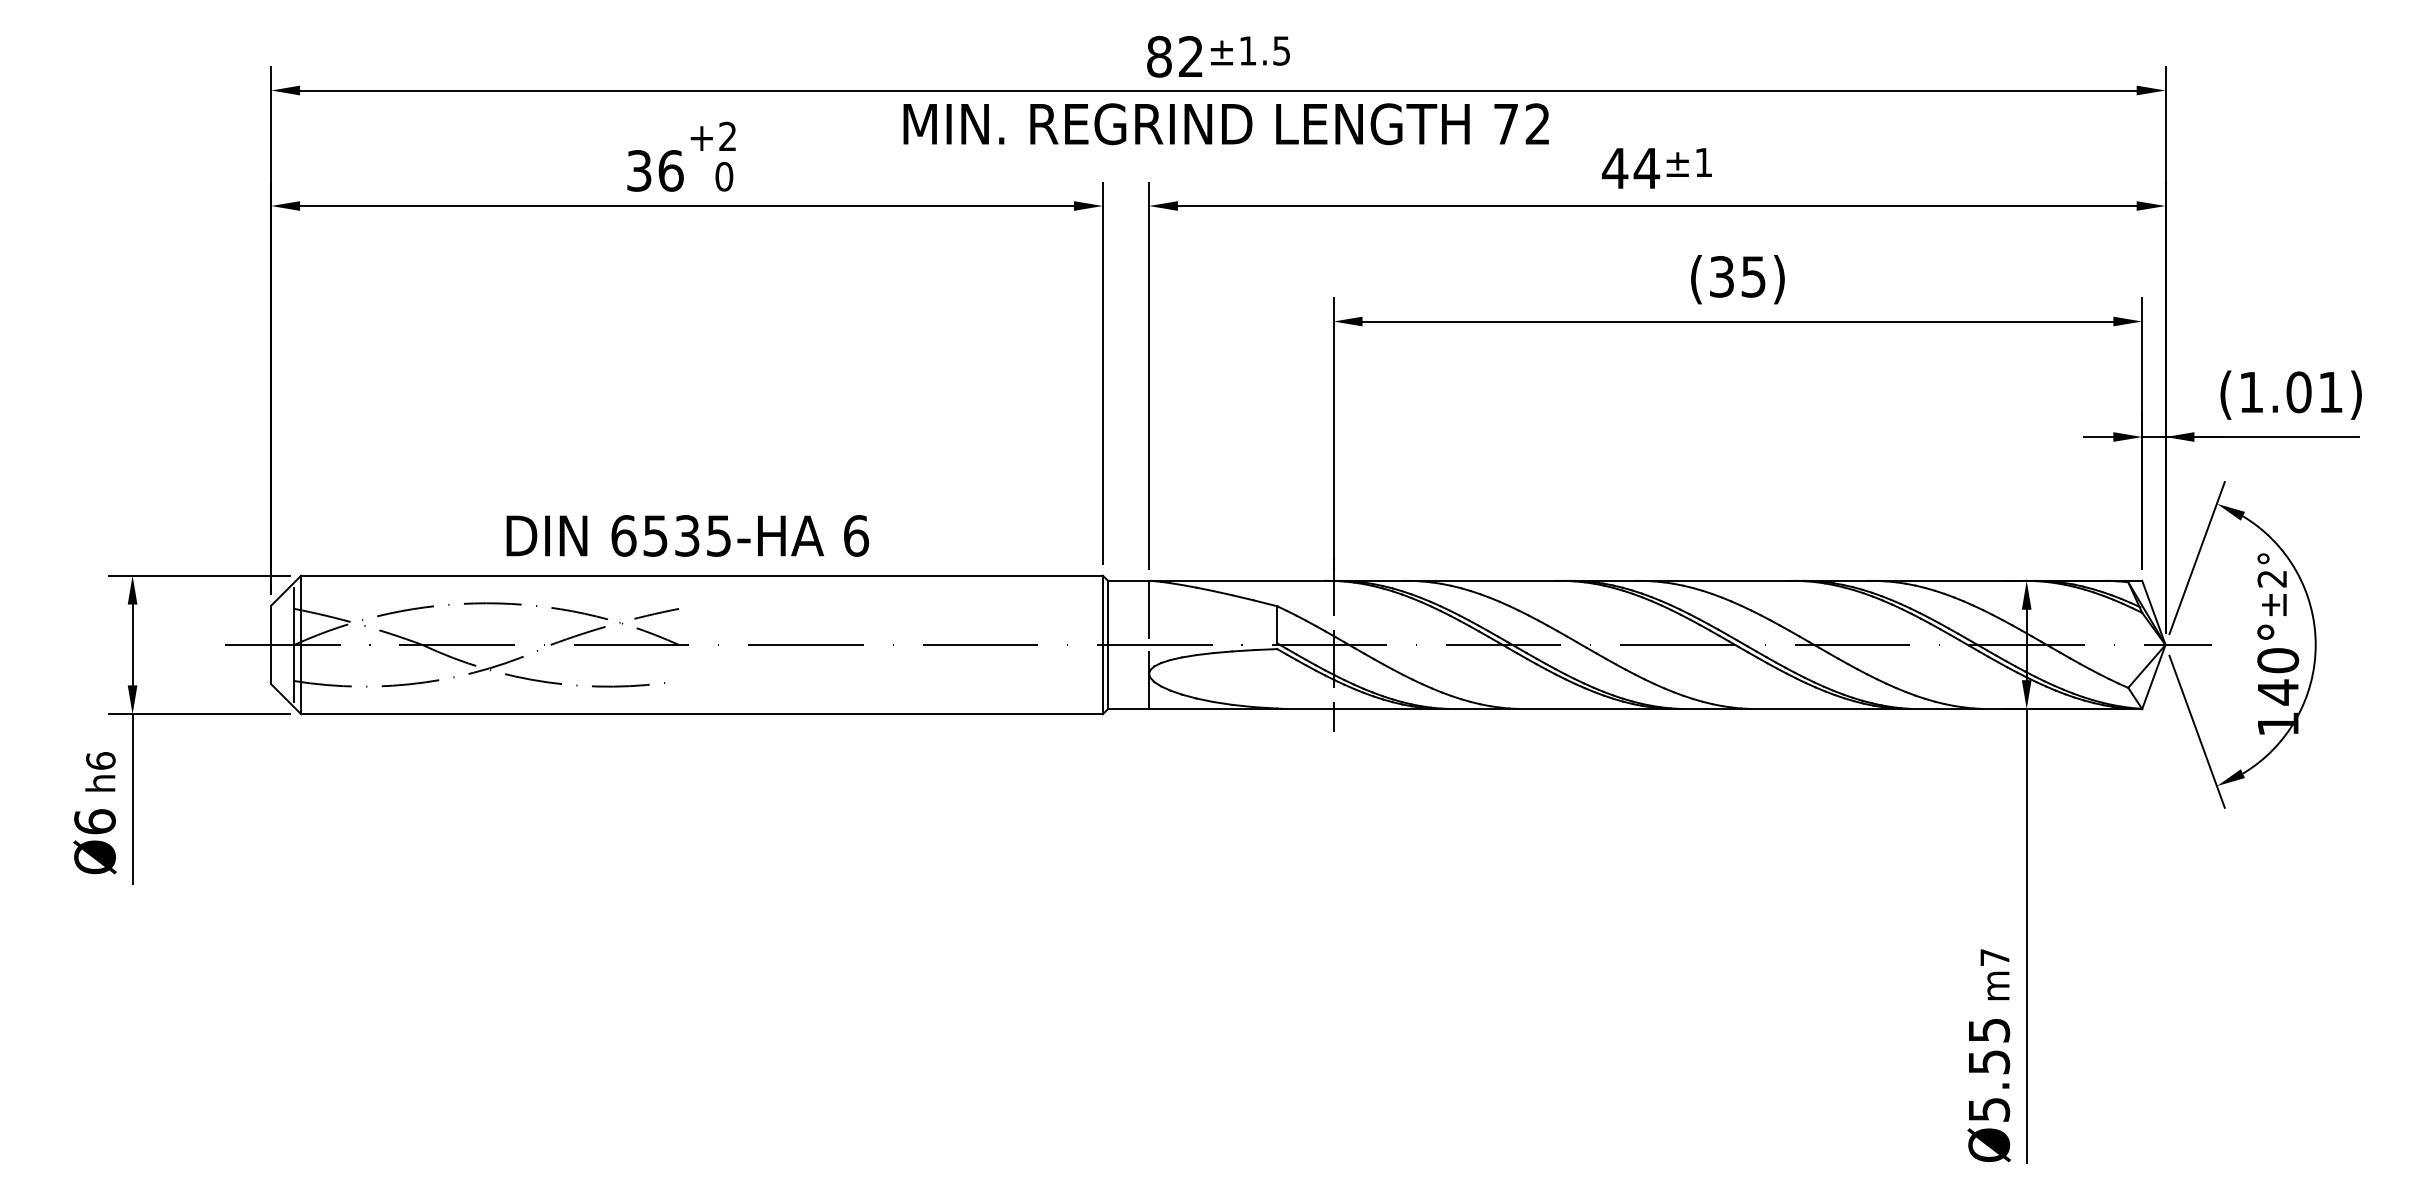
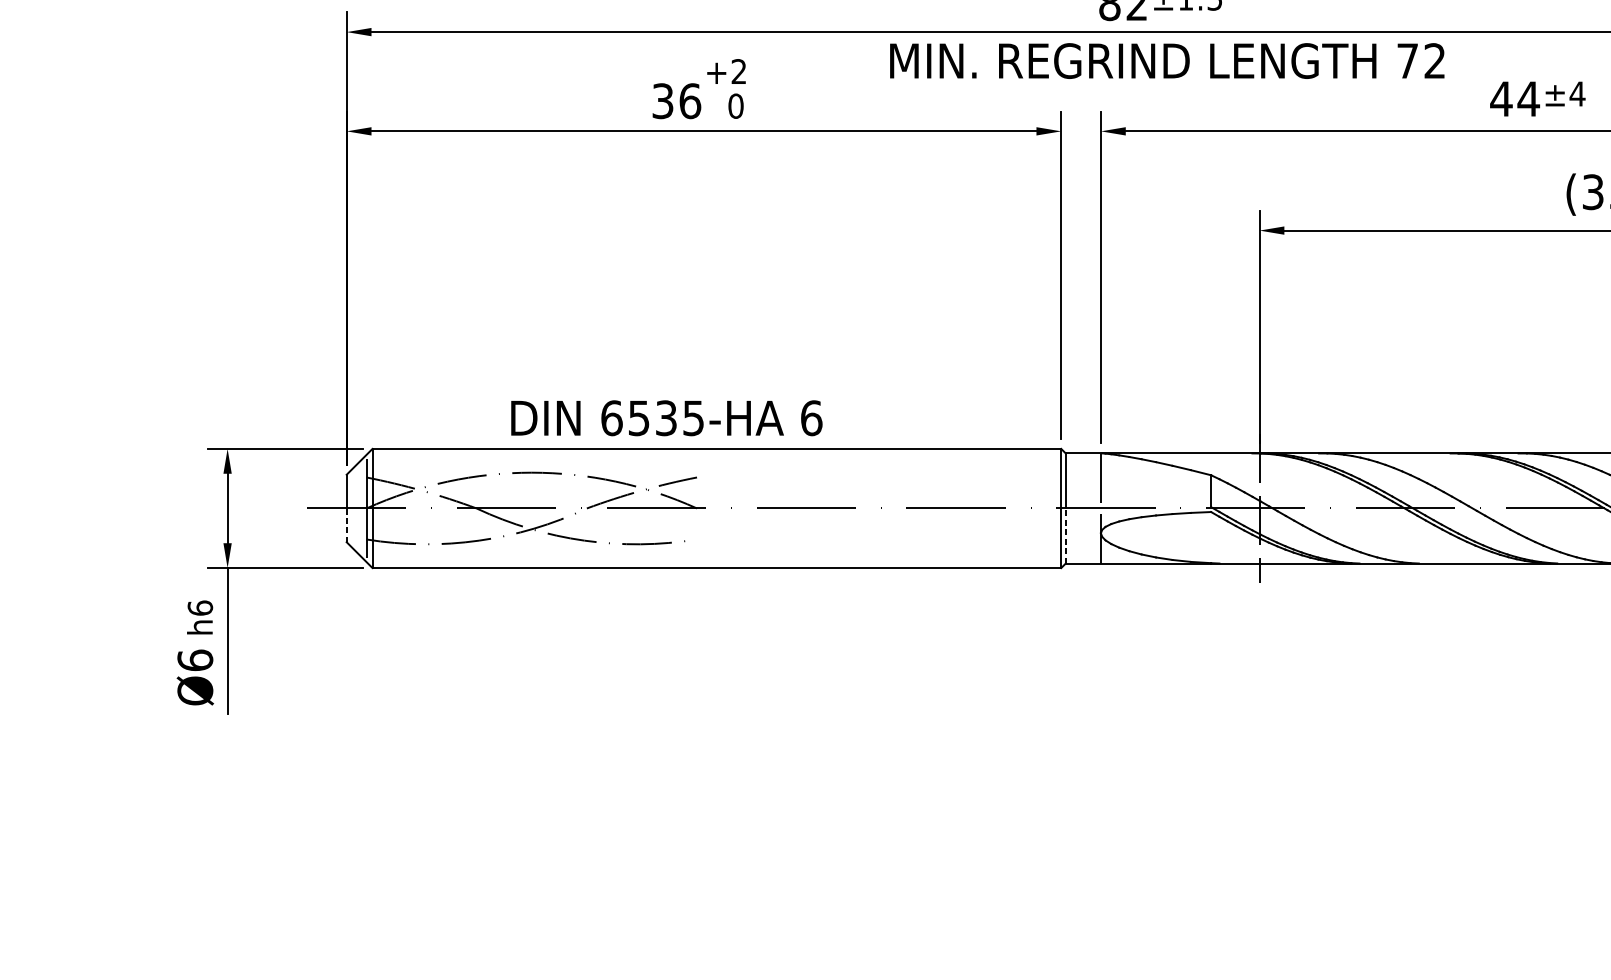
text: (1703, 162) -> (1577, 93), ±1 -> ±4
text: (687, 535) -> (666, 417), moved
line: (271, 664) -> (346, 525), solid -> dashed
line: (1108, 676) -> (1066, 535), solid -> dashed

